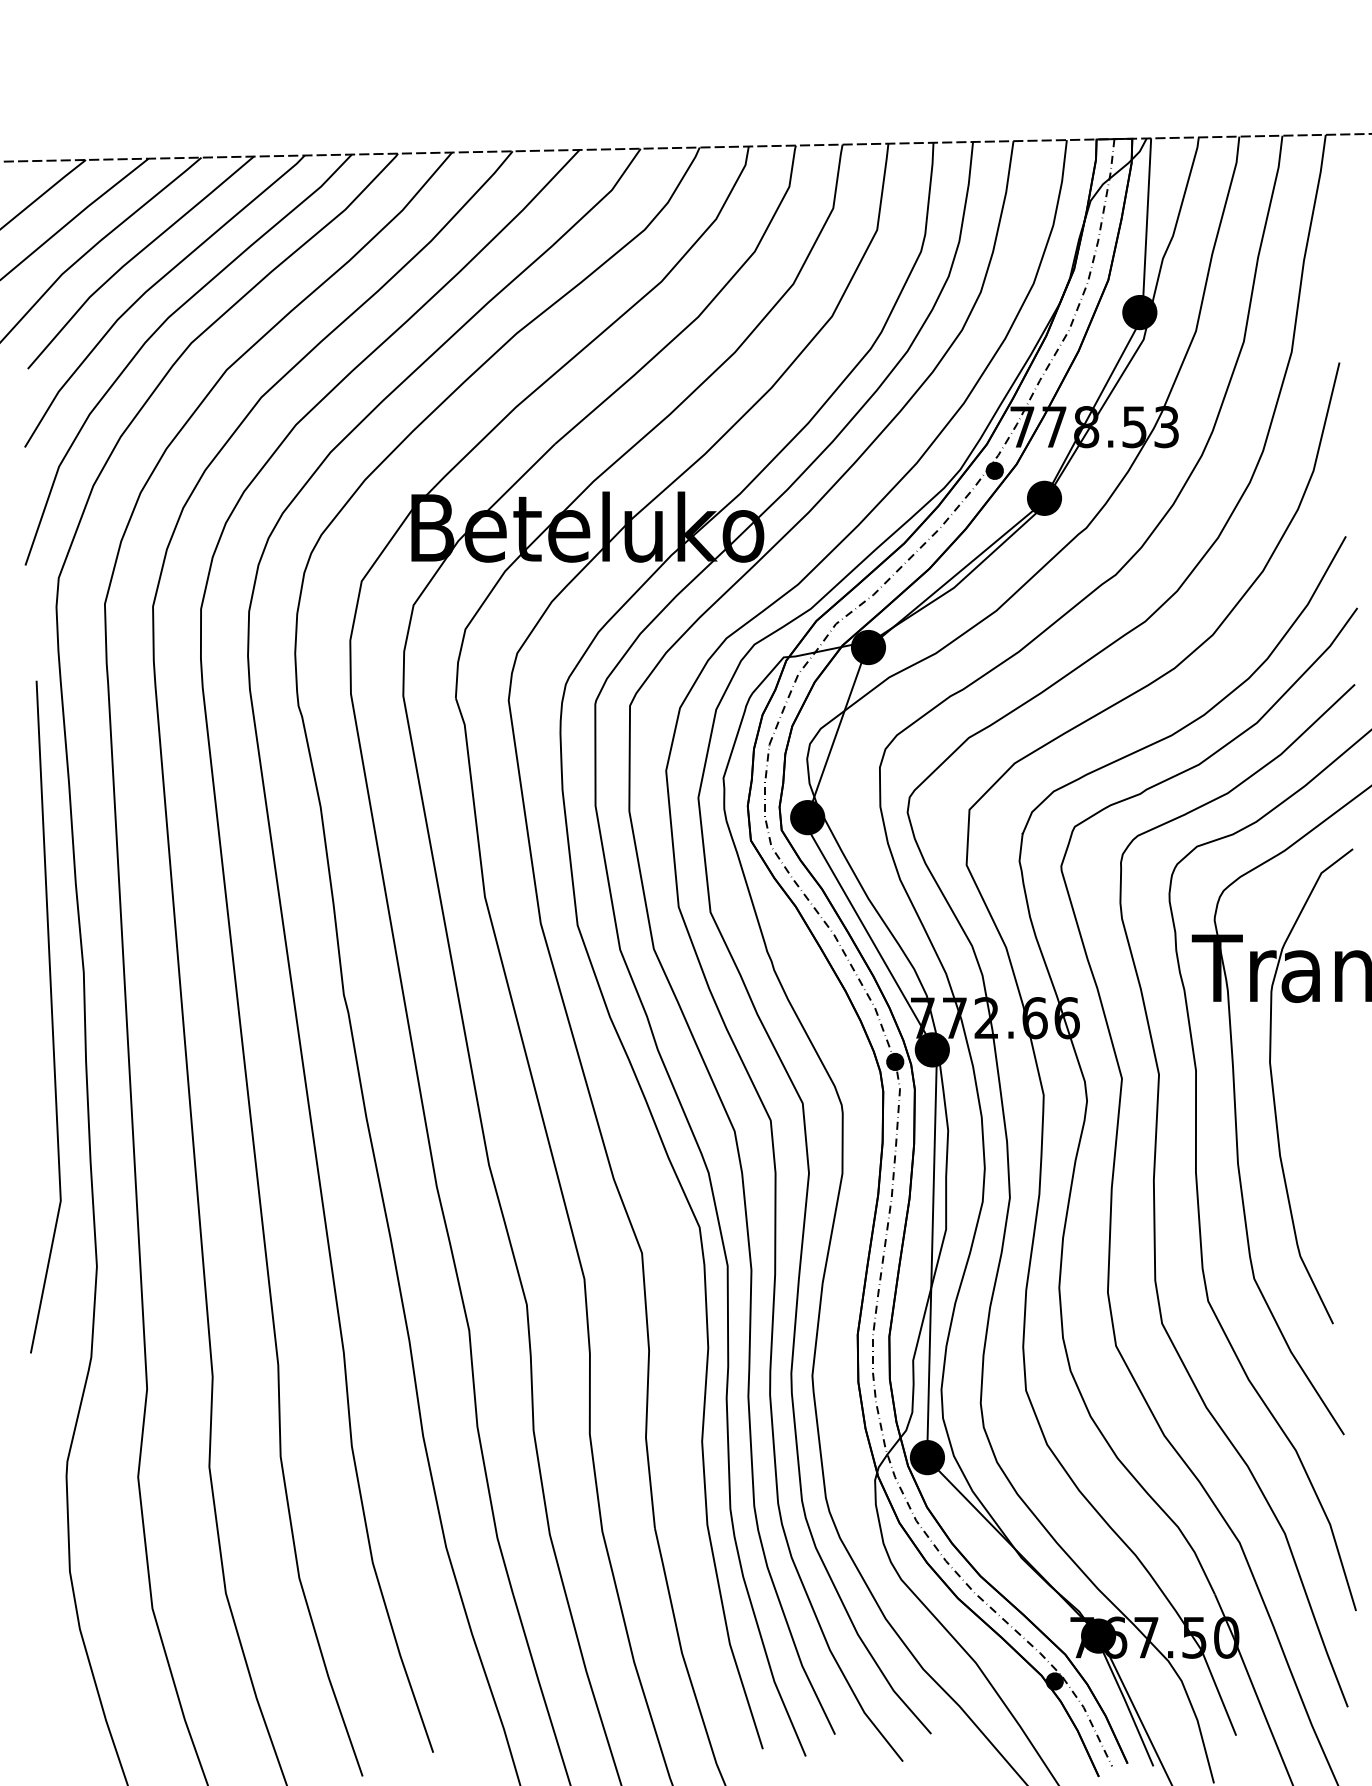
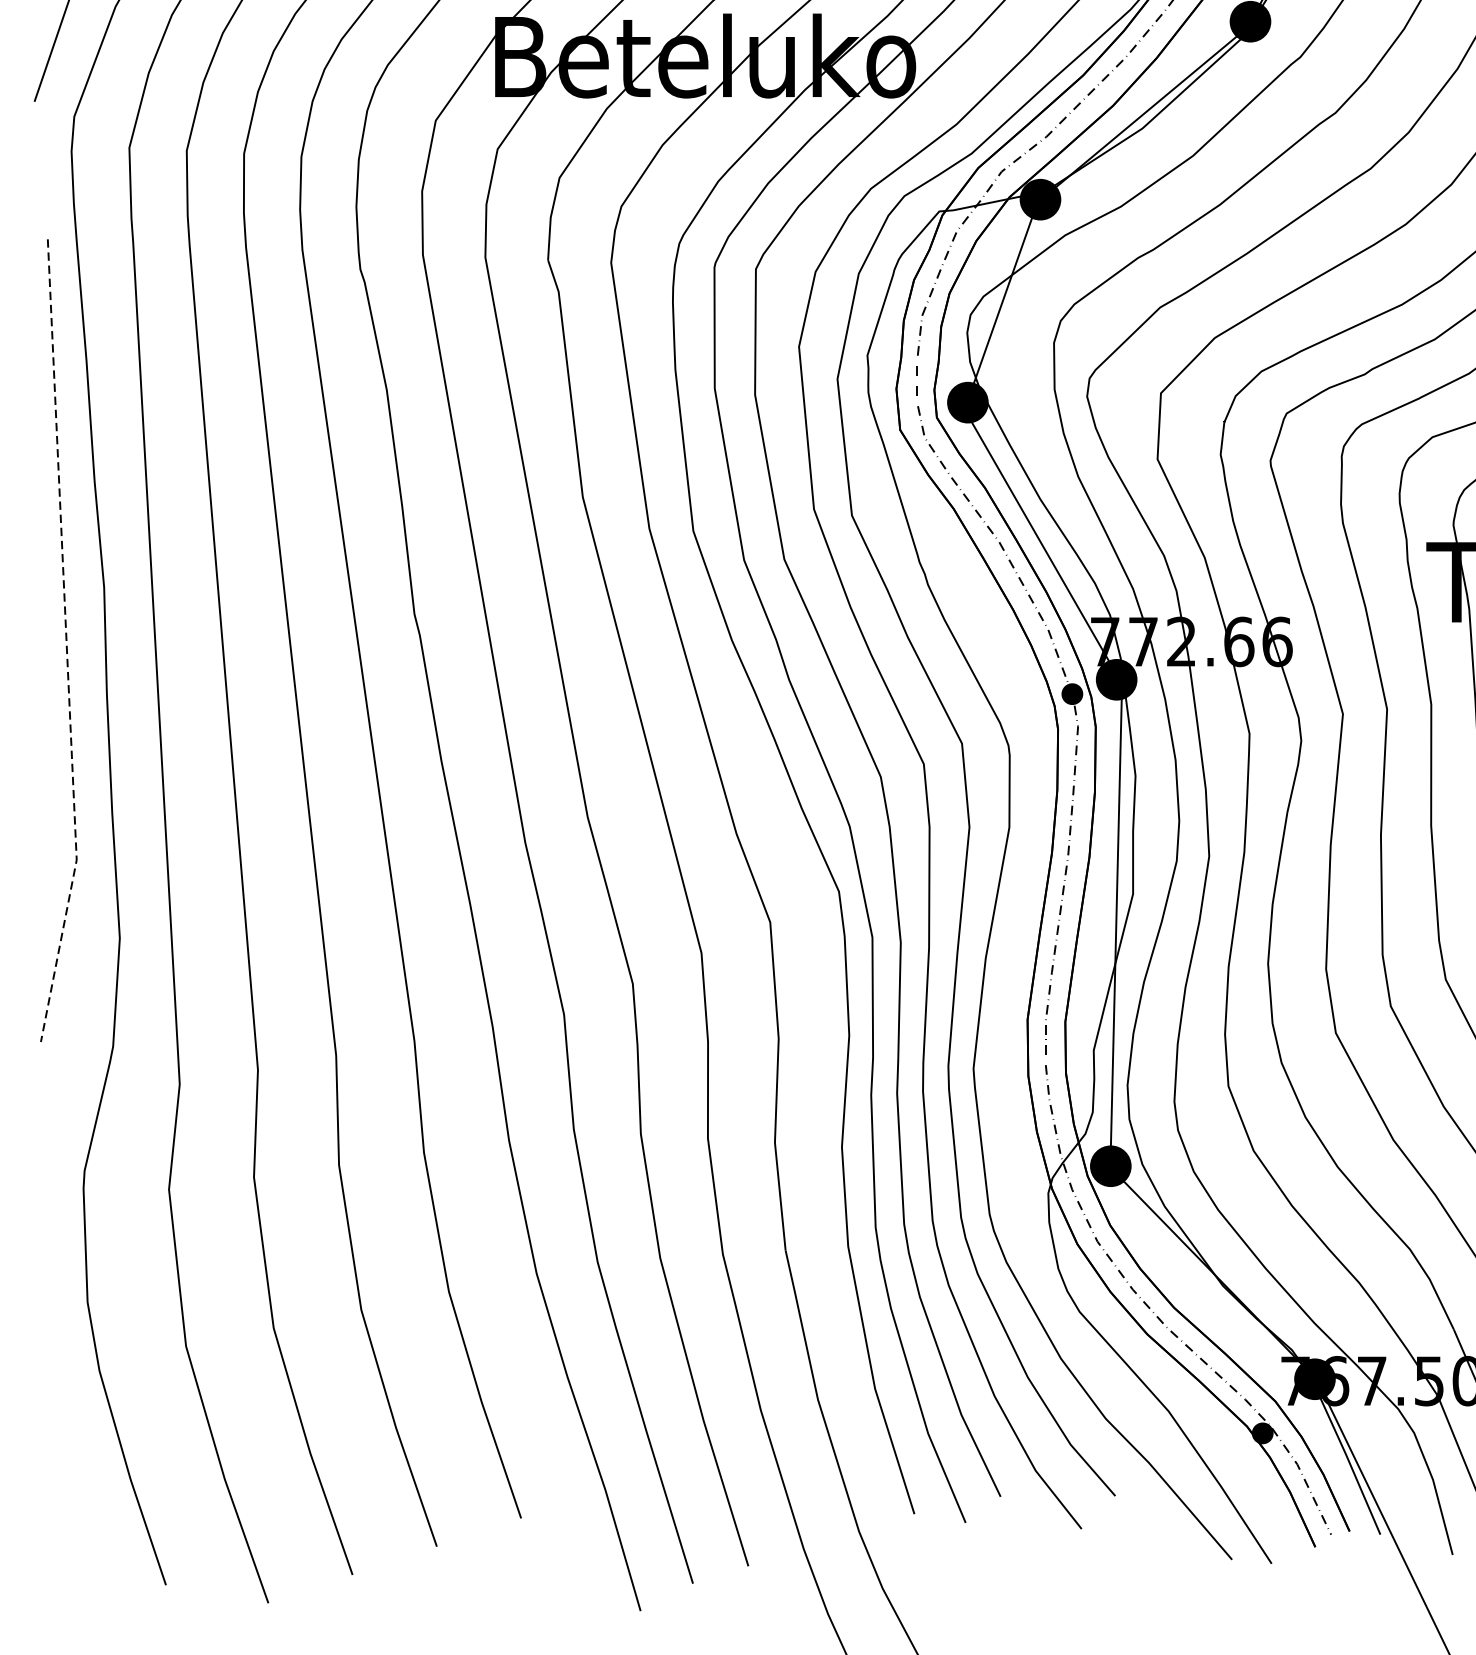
line: (52, 1019) -> (66, 643), solid -> dashed

